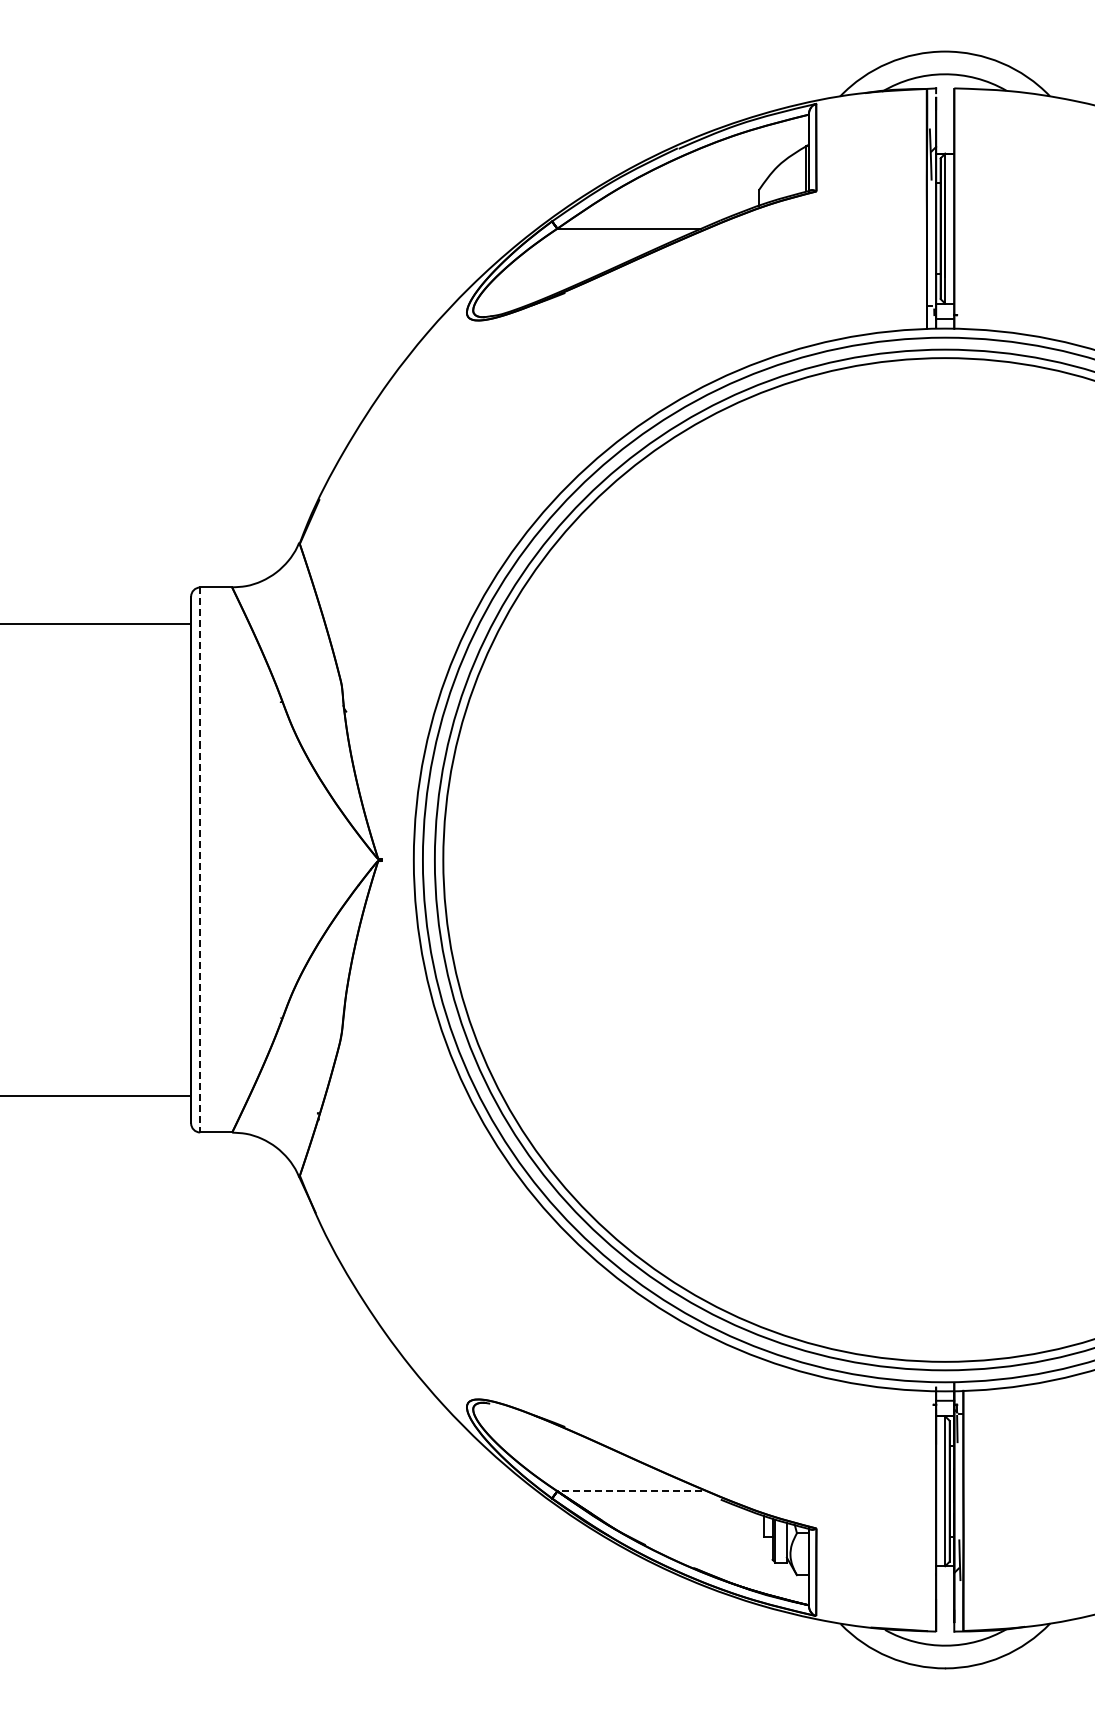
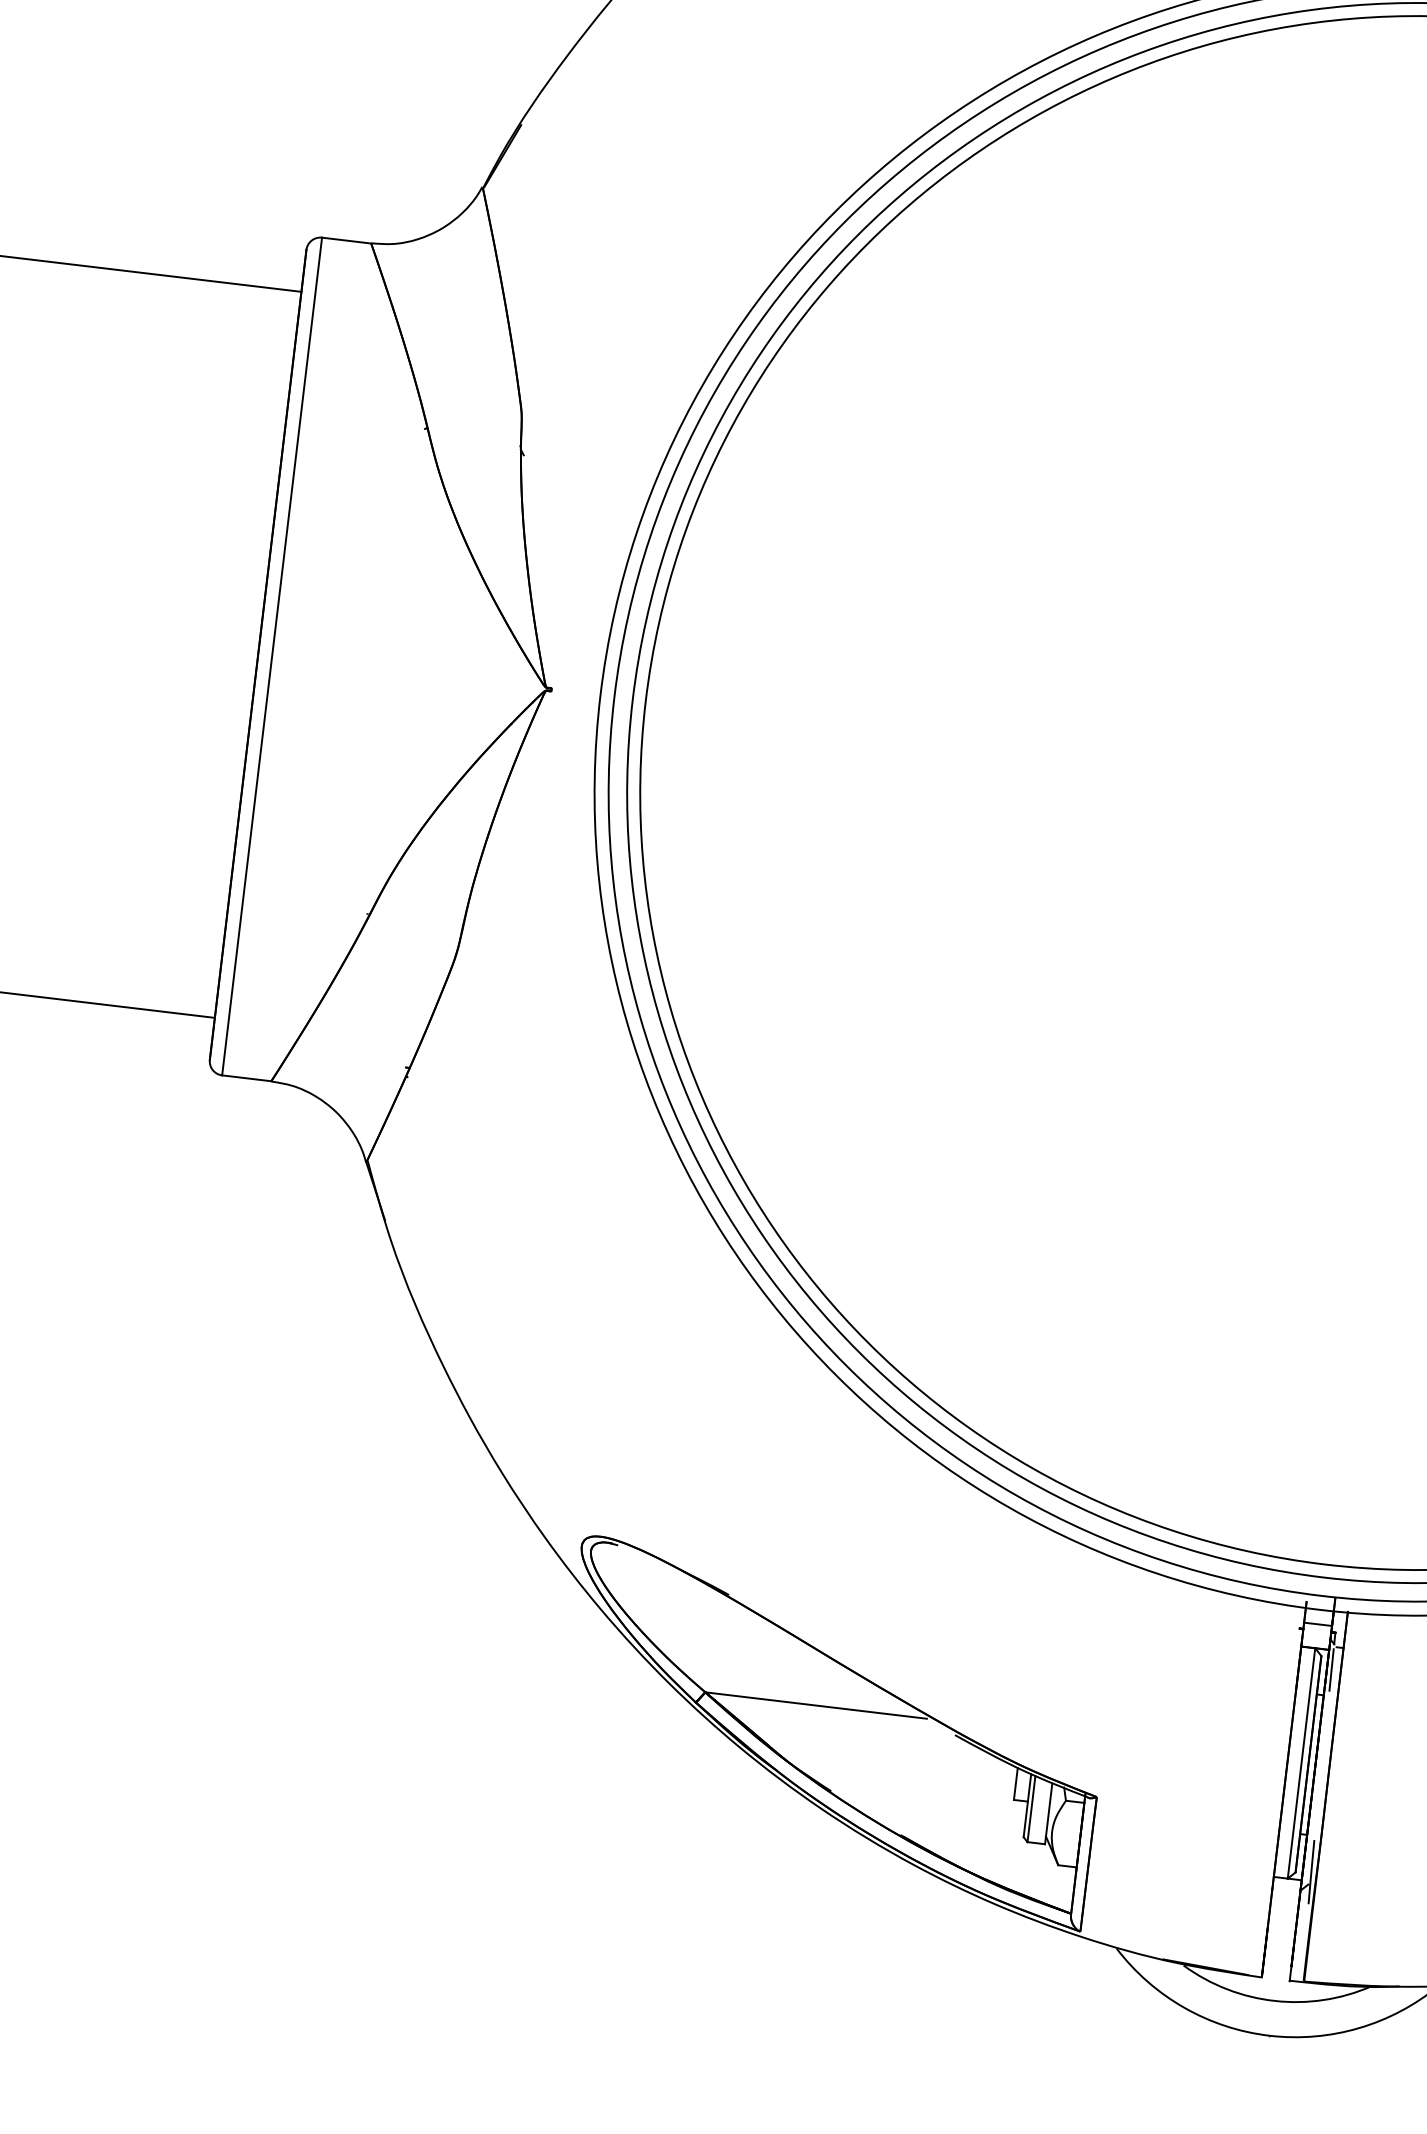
line: (200, 860) -> (272, 657), dashed -> solid
line: (628, 1491) -> (814, 1705), dashed -> solid

